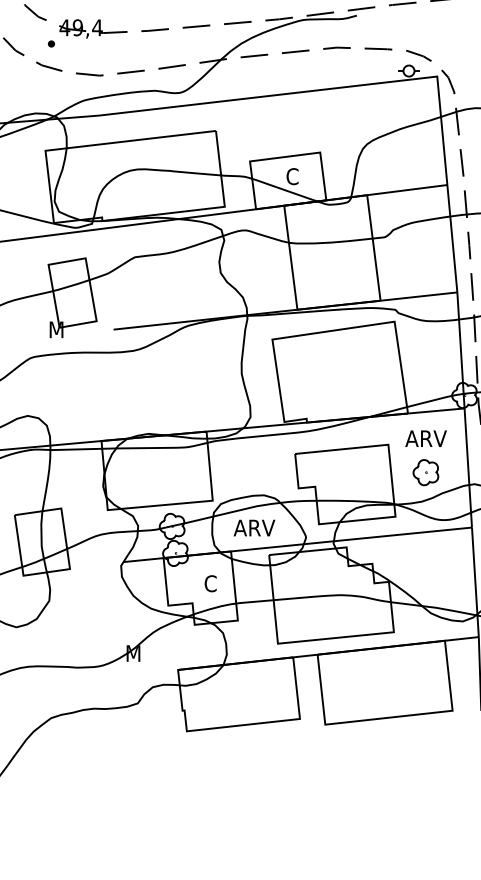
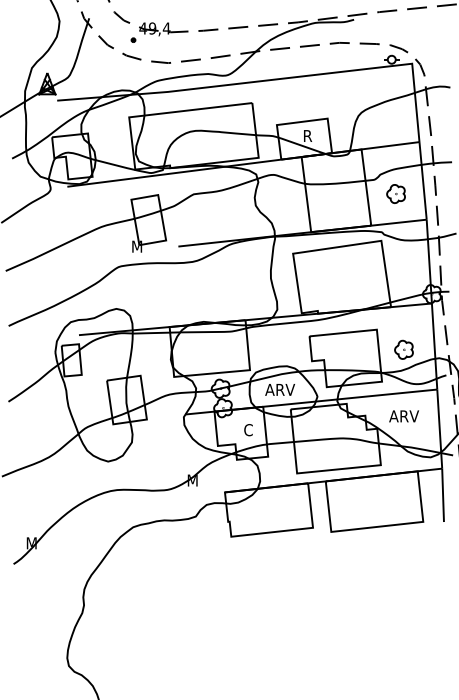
text: (292, 175) -> (307, 135), C -> R
part: (414, 256) -> (395, 193), added
text: (425, 438) -> (403, 416), moved

